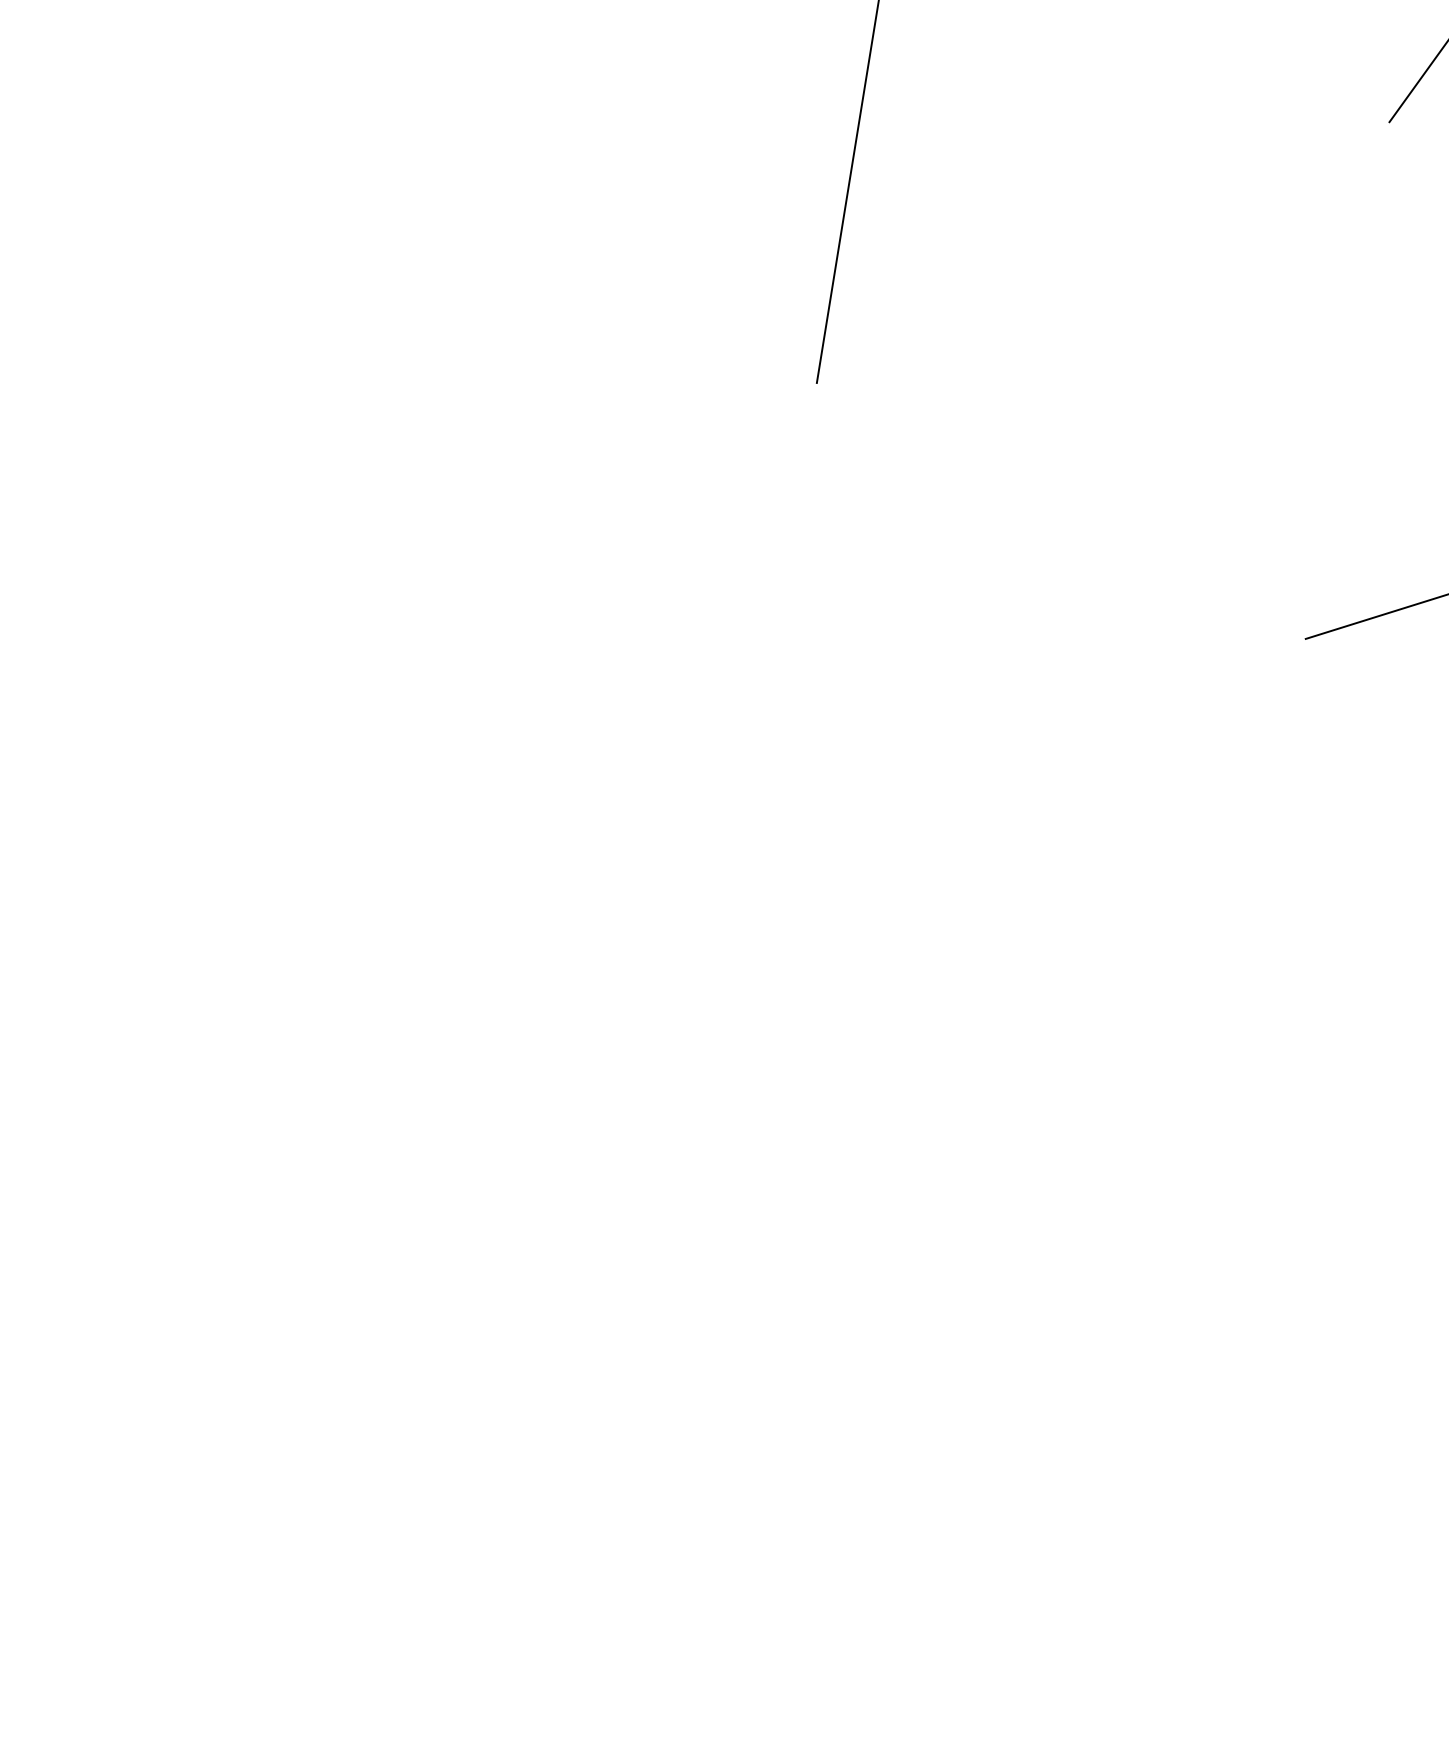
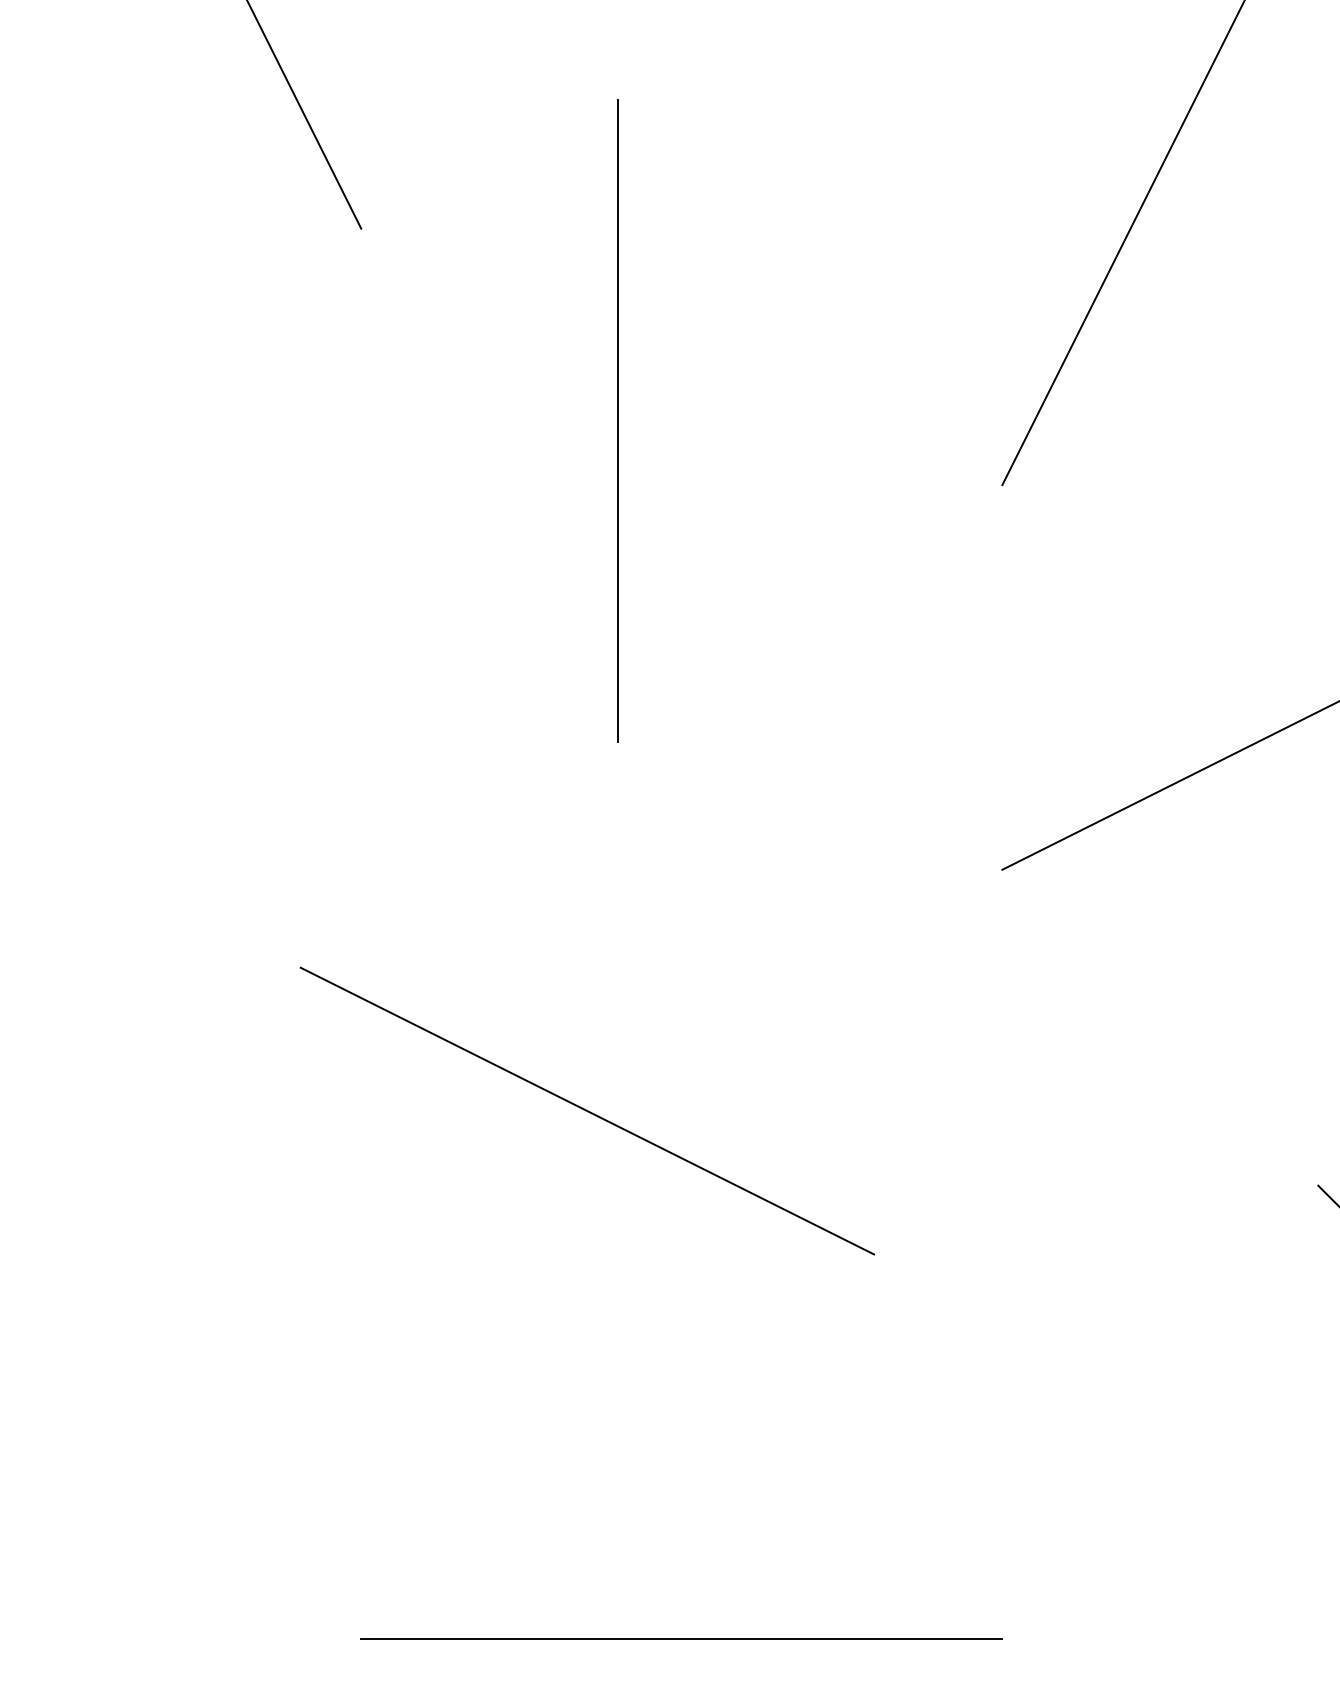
line: (696, 872) -> (587, 1110), added
line: (707, 1603) -> (681, 1639), added

